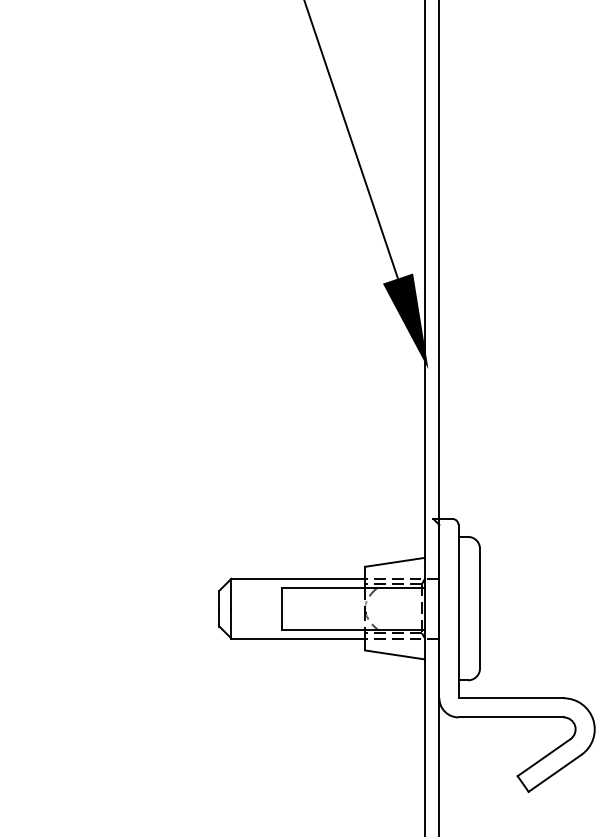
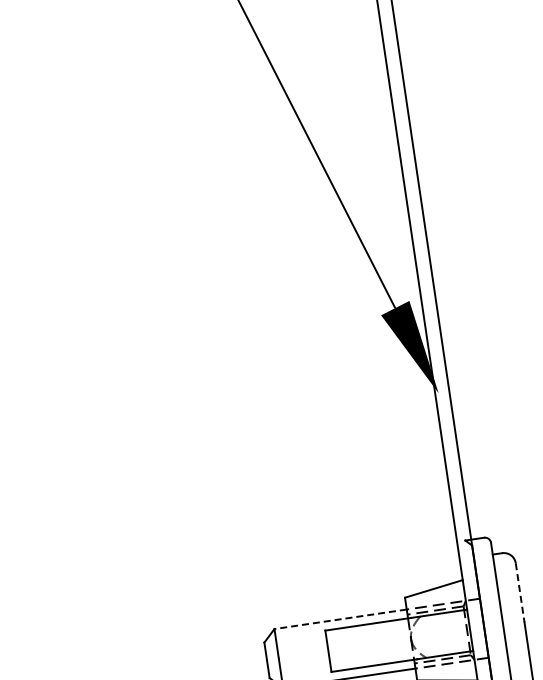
line: (298, 578) -> (340, 619), solid -> dashed
line: (480, 578) -> (520, 592), solid -> dashed

